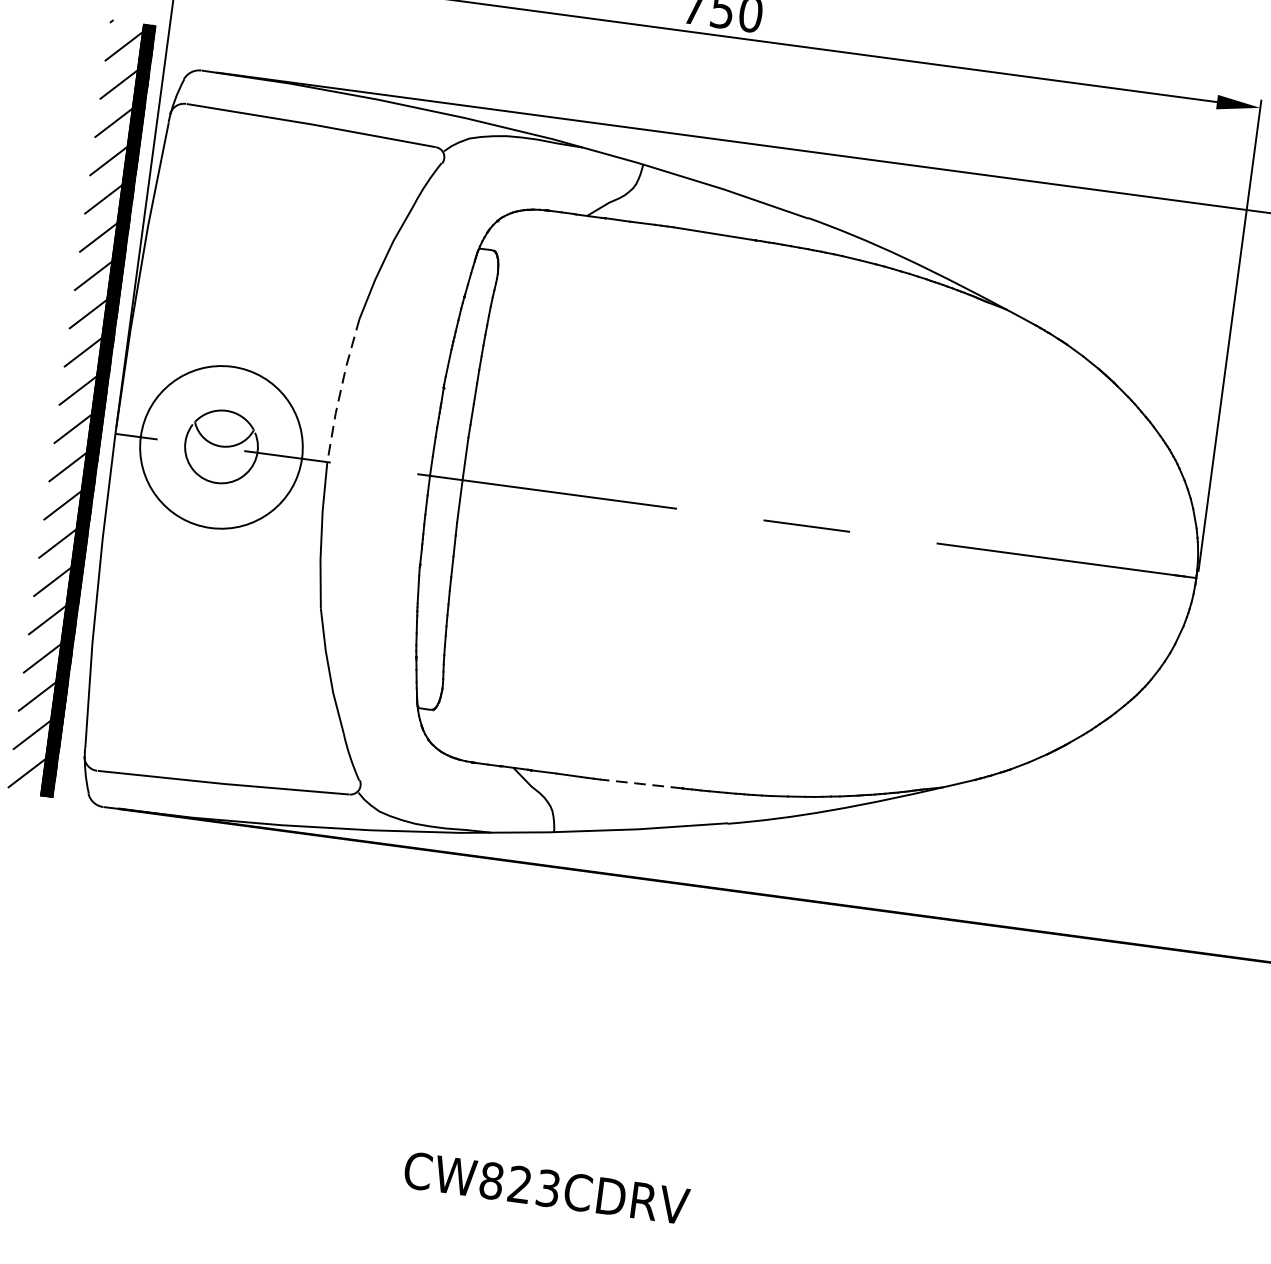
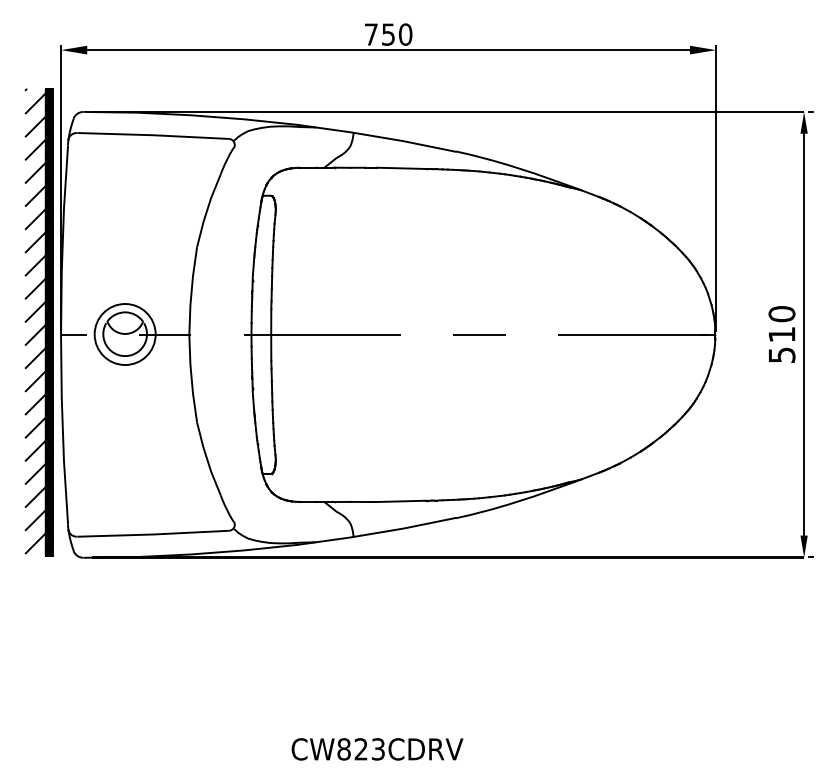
line: (340, 389) -> (191, 290), dashed -> solid
circle: (220, 447) -> (124, 334), size x0.62
line: (641, 784) -> (401, 501), dashed -> solid

